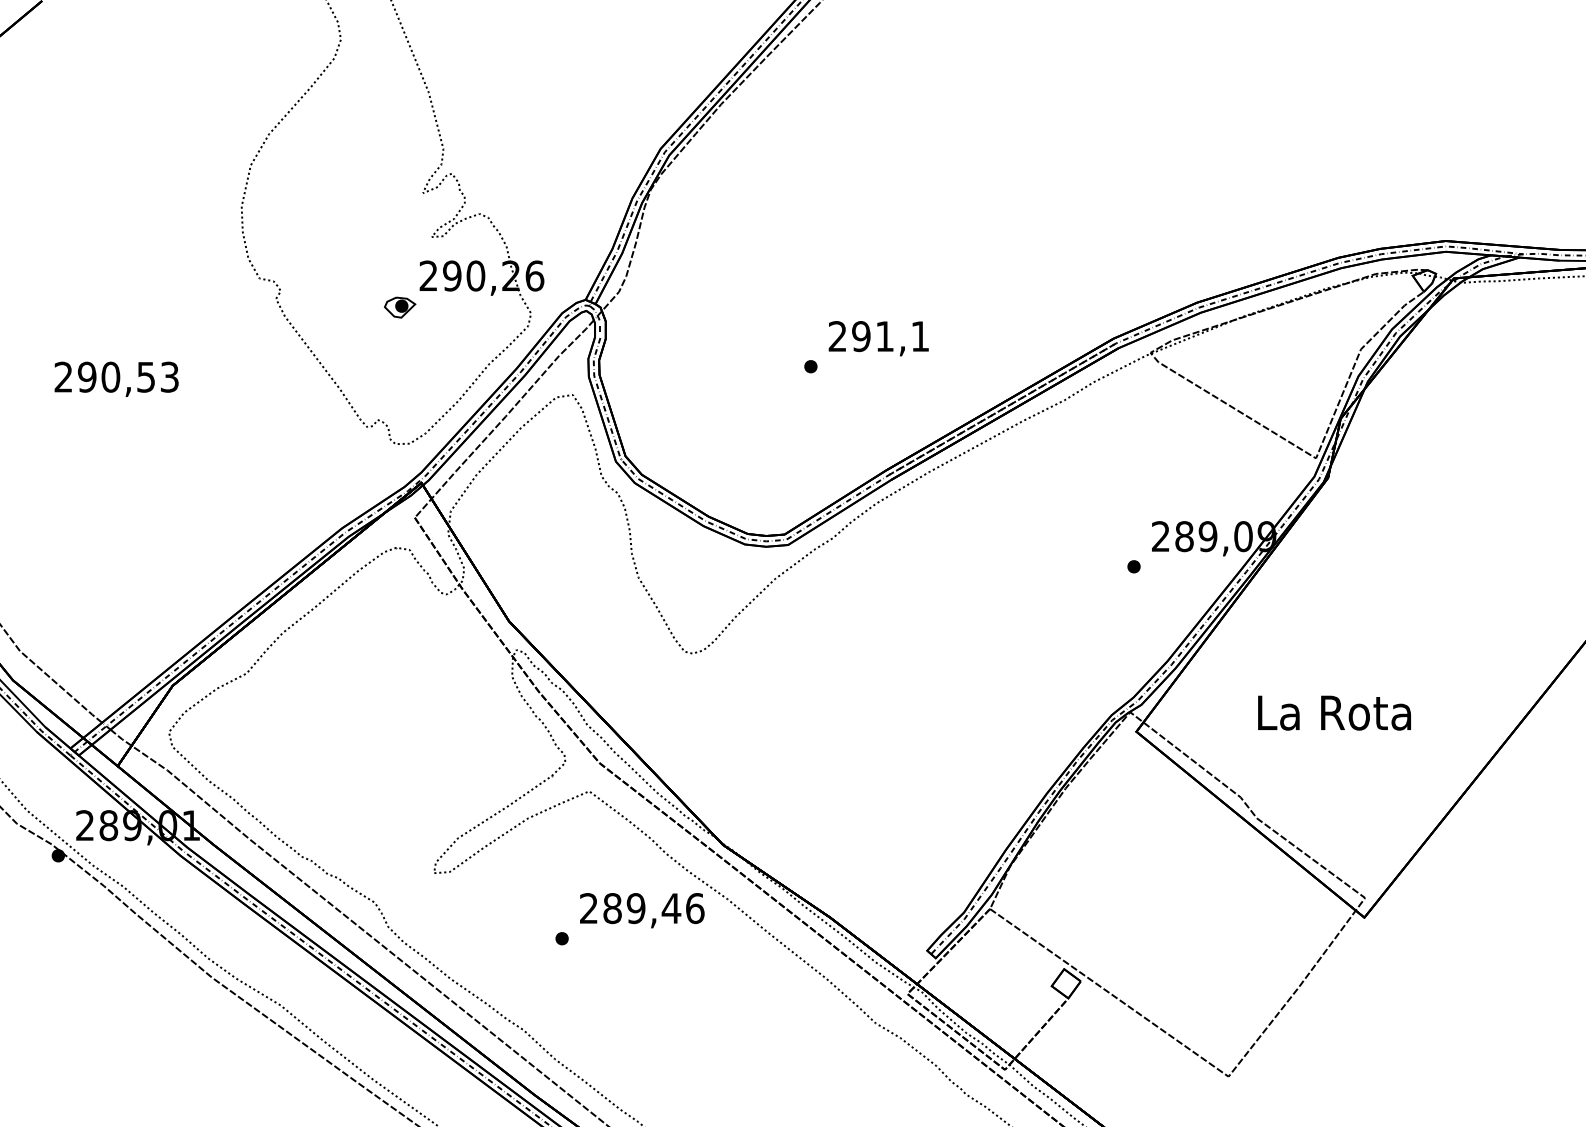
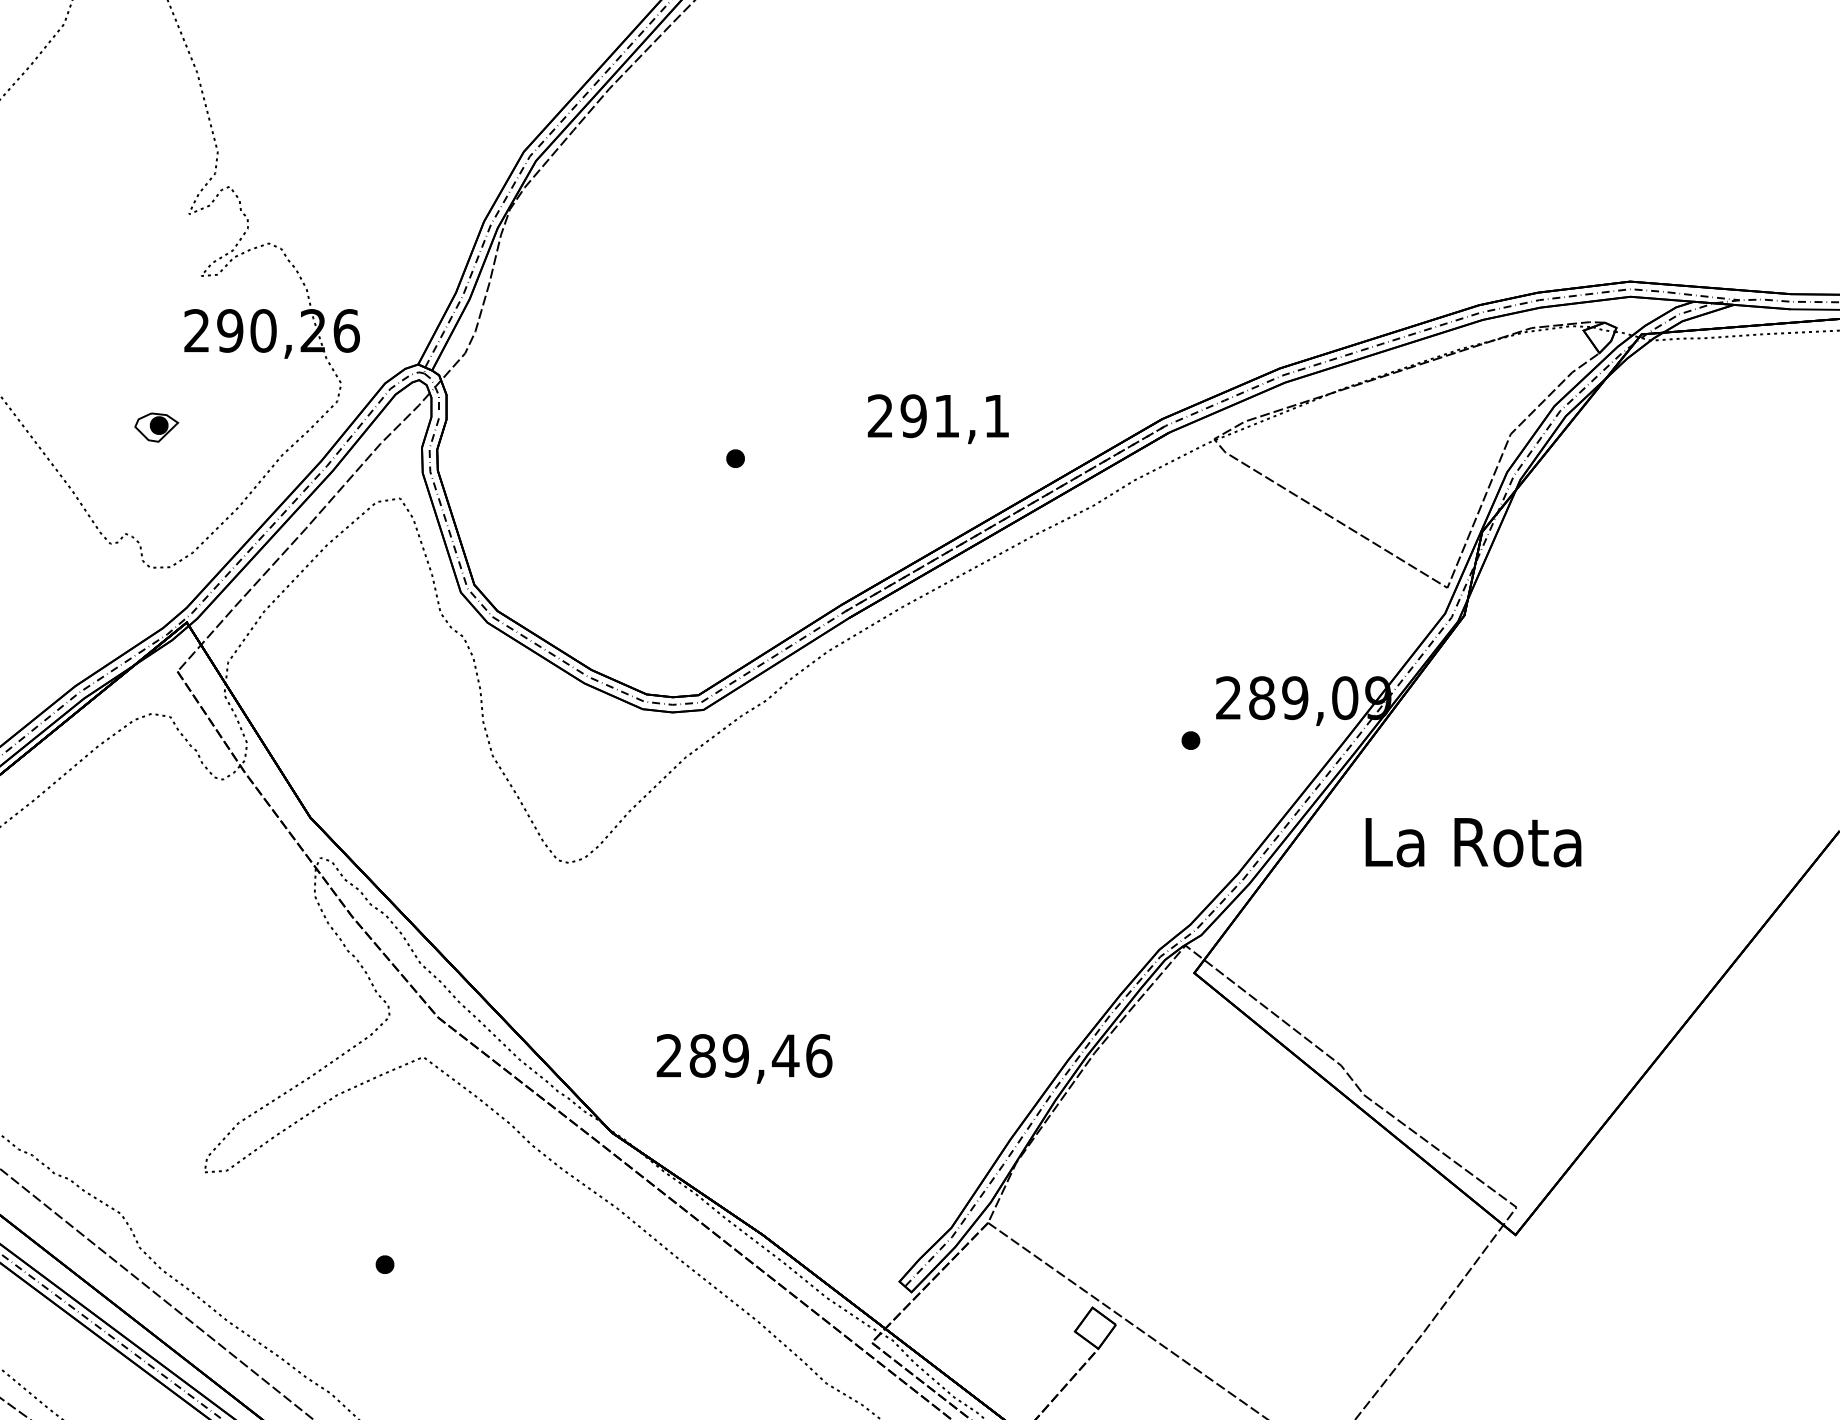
part: (400, 307) -> (157, 427), moved
text: (878, 338) -> (937, 418), moved
text: (1334, 712) -> (1473, 841), moved
text: (642, 910) -> (744, 1058), moved

